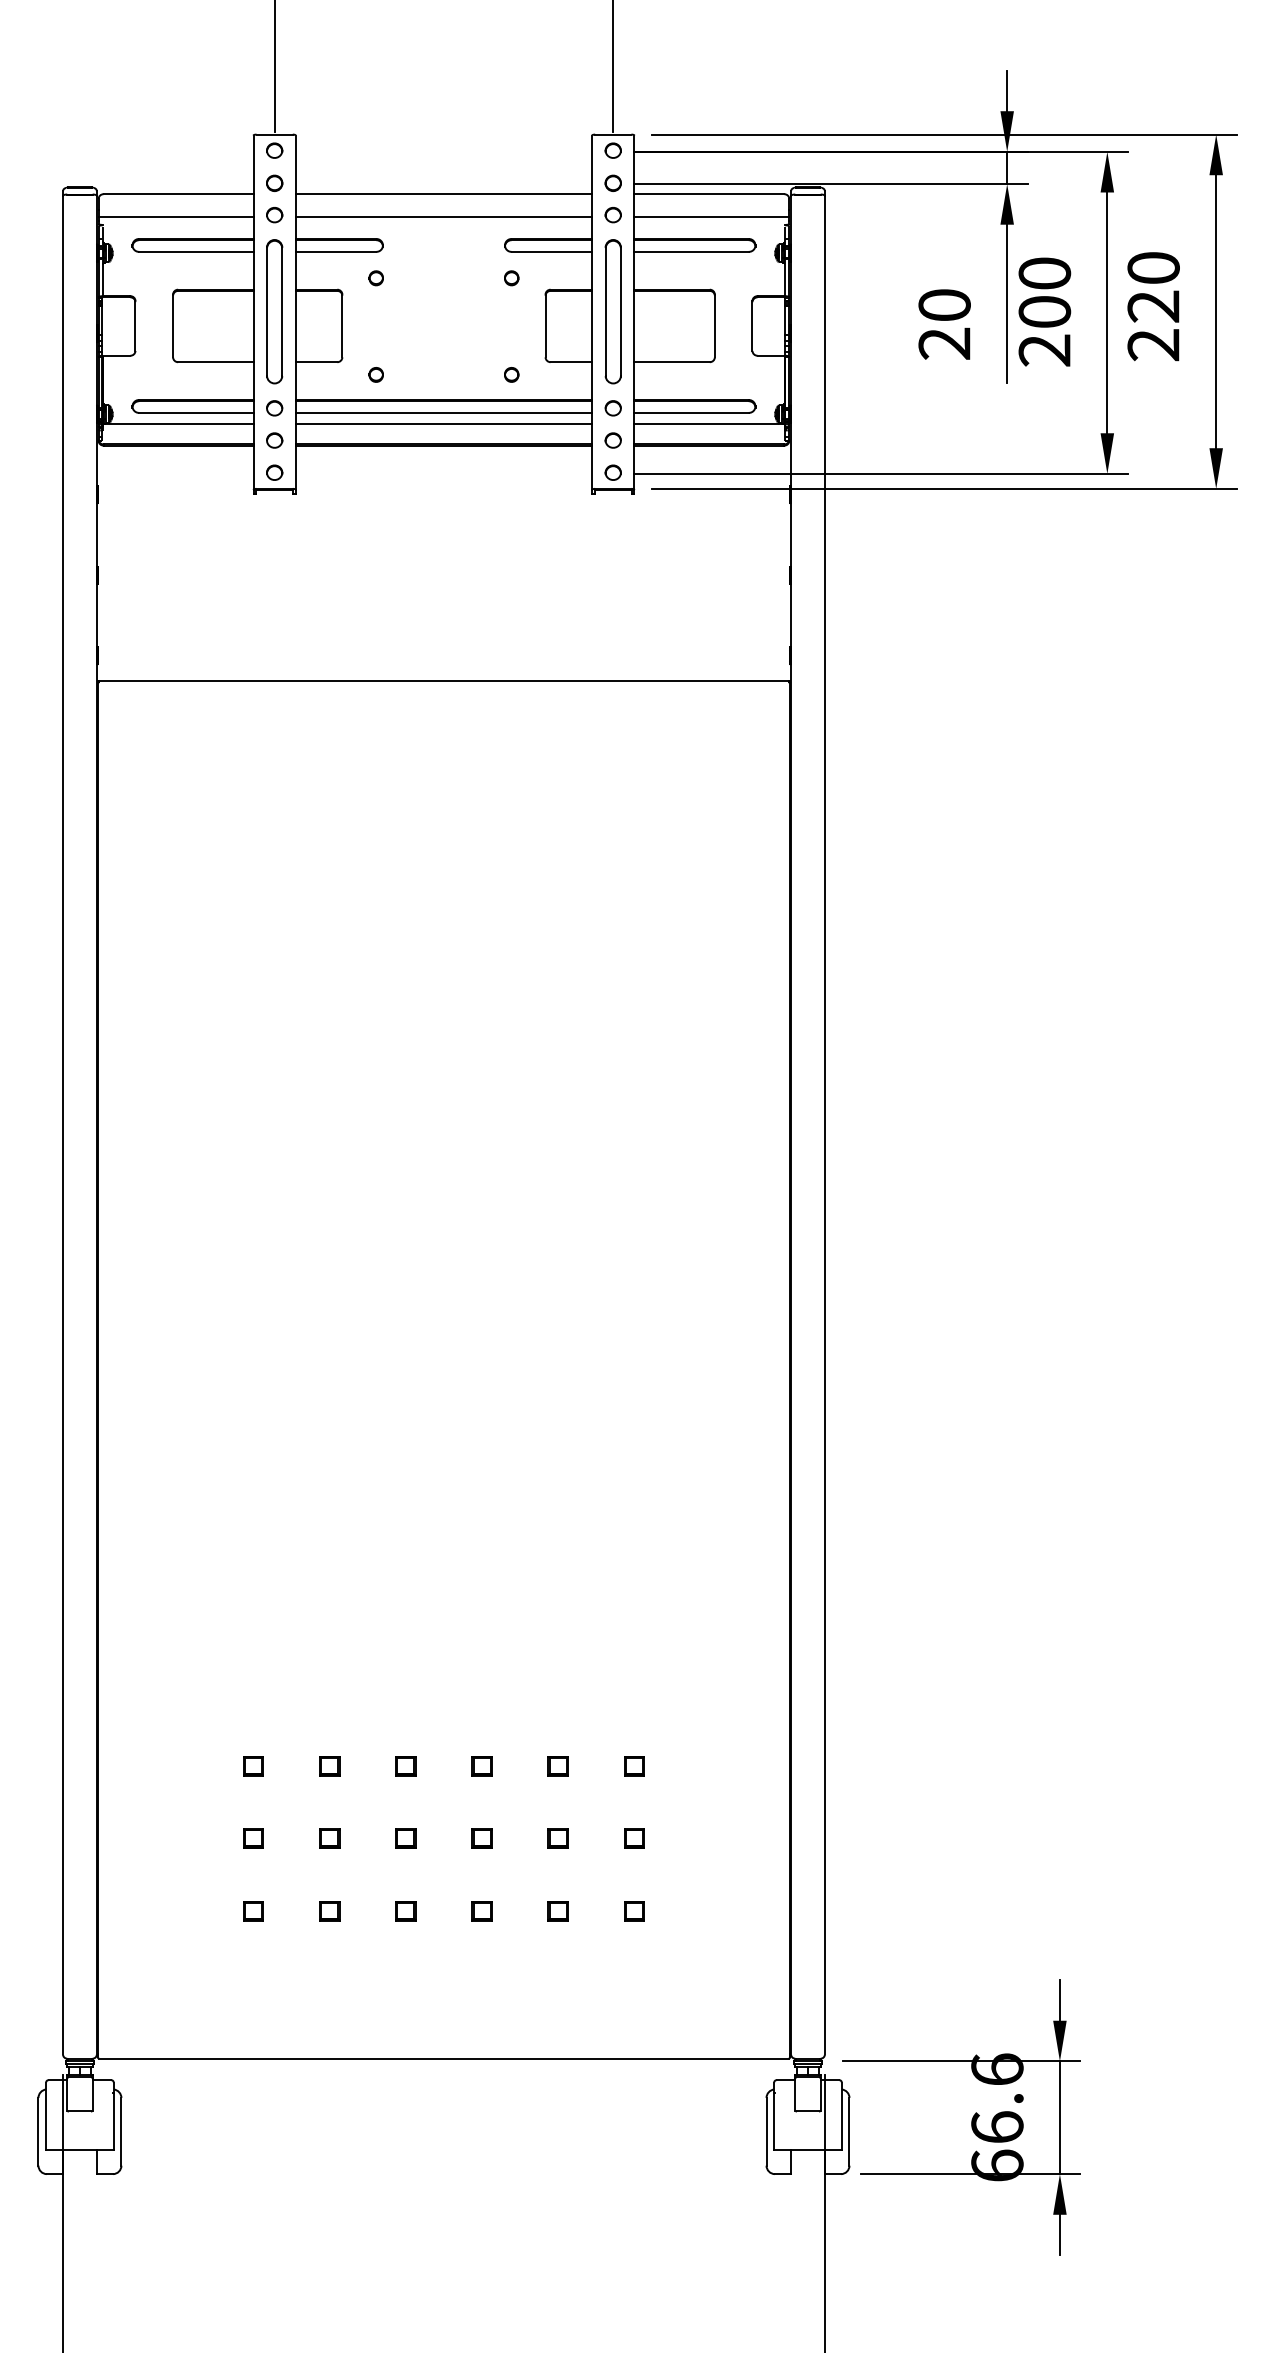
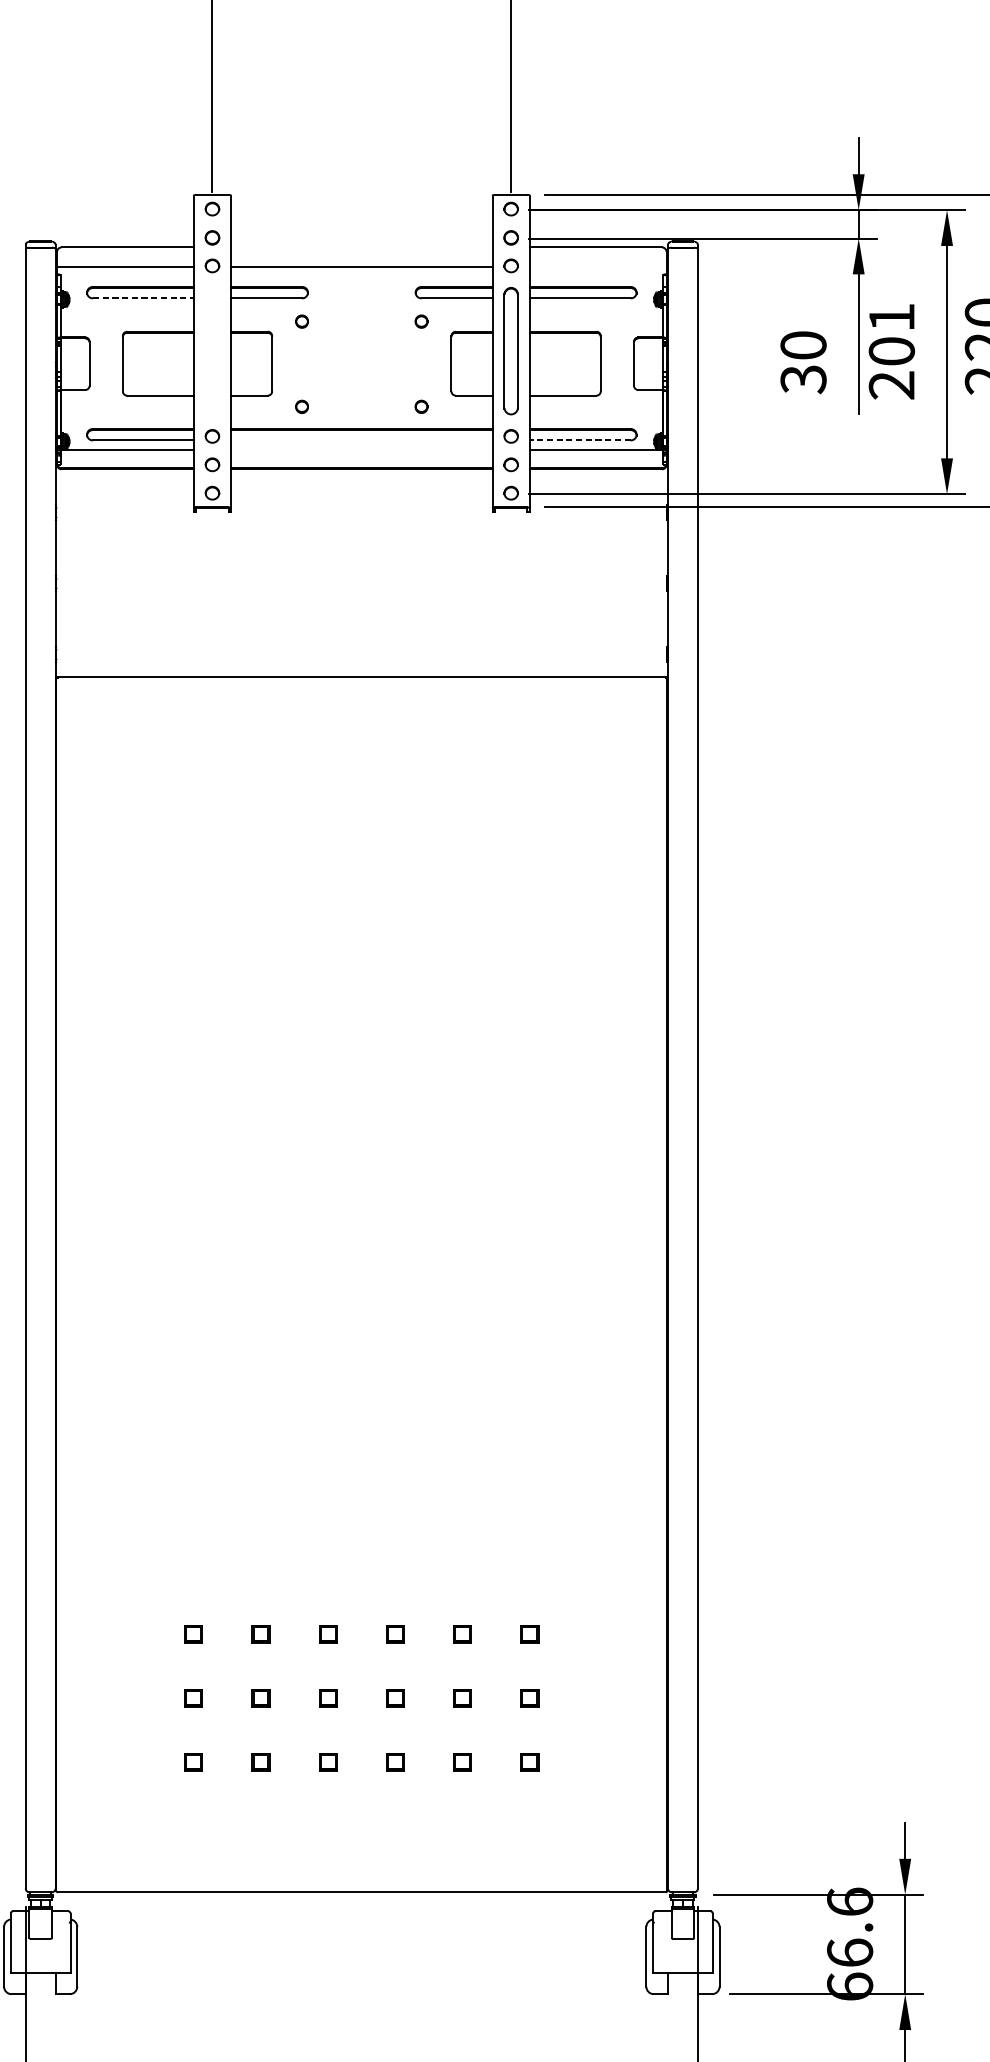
line: (443, 194) -> (361, 247), removed
line: (711, 216) -> (597, 267), removed
line: (196, 251) -> (143, 298), solid -> dashed
text: (1044, 273) -> (891, 317), 200 -> 201
part: (274, 311) -> (212, 350), removed
text: (944, 343) -> (803, 379), 20 -> 30
line: (443, 412) -> (361, 440), removed
line: (691, 412) -> (580, 440), solid -> dashed
line: (443, 423) -> (361, 449), removed

